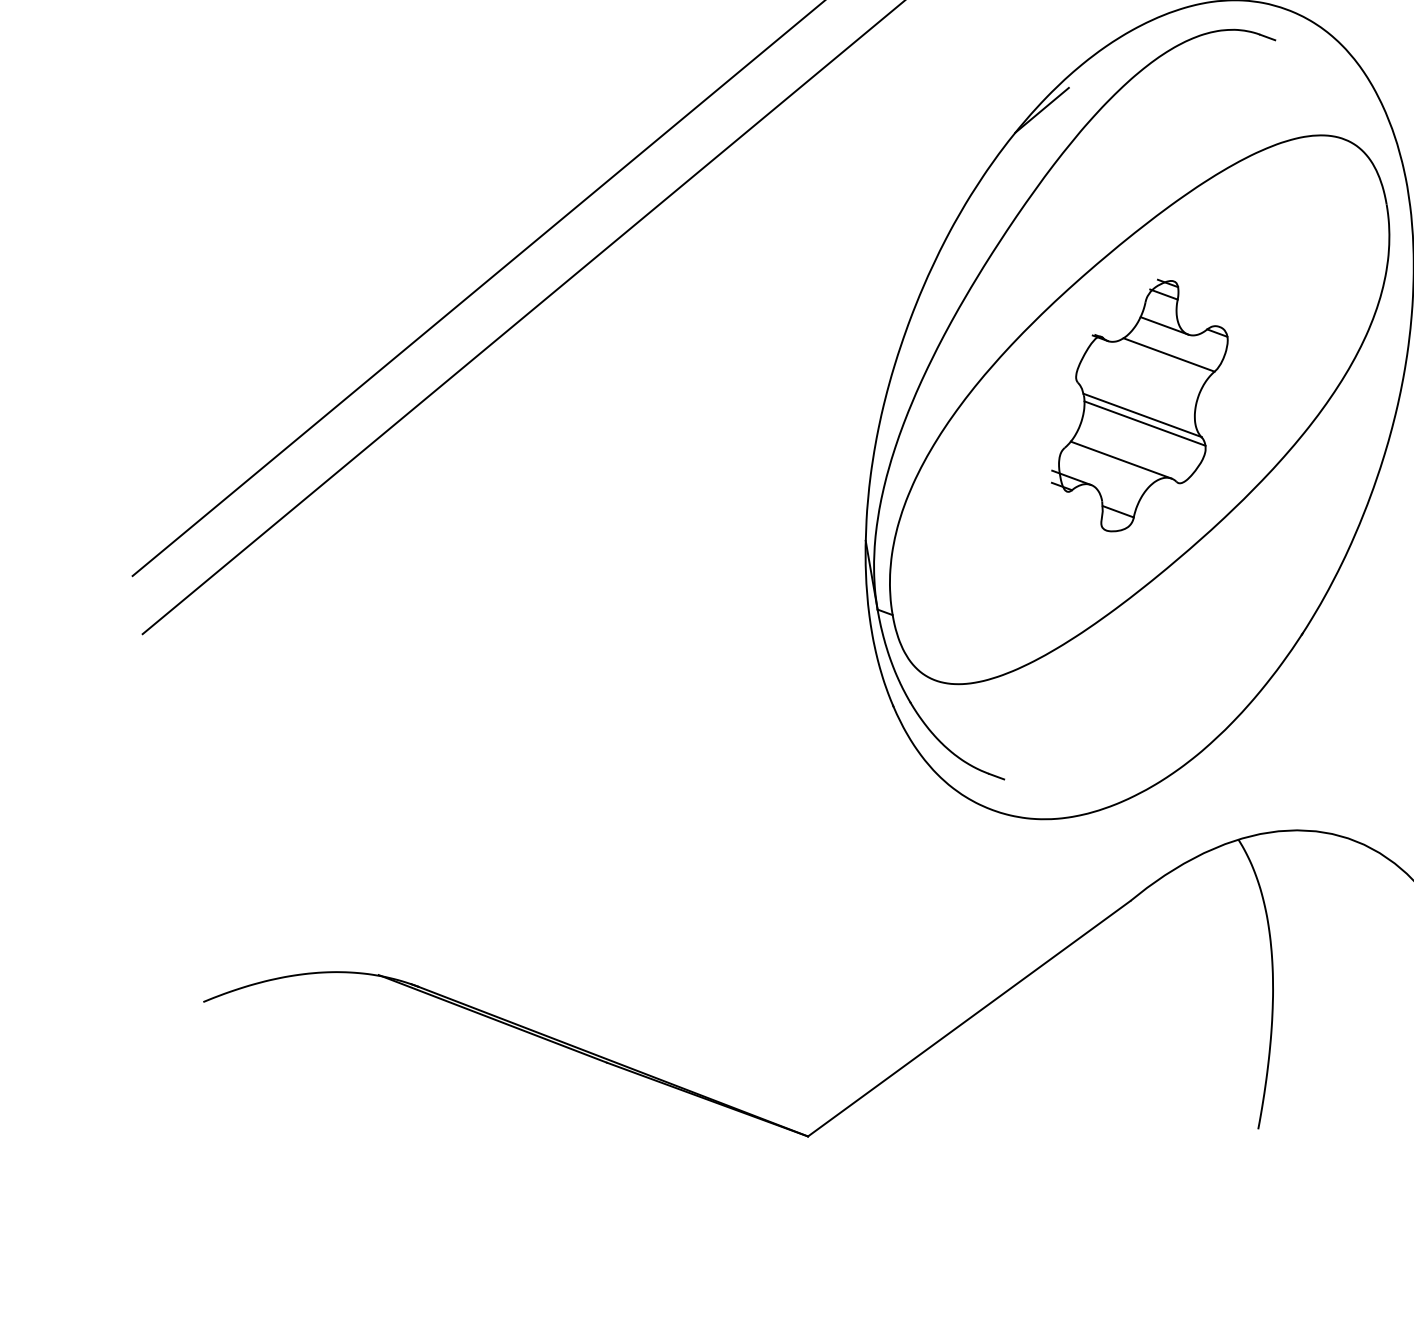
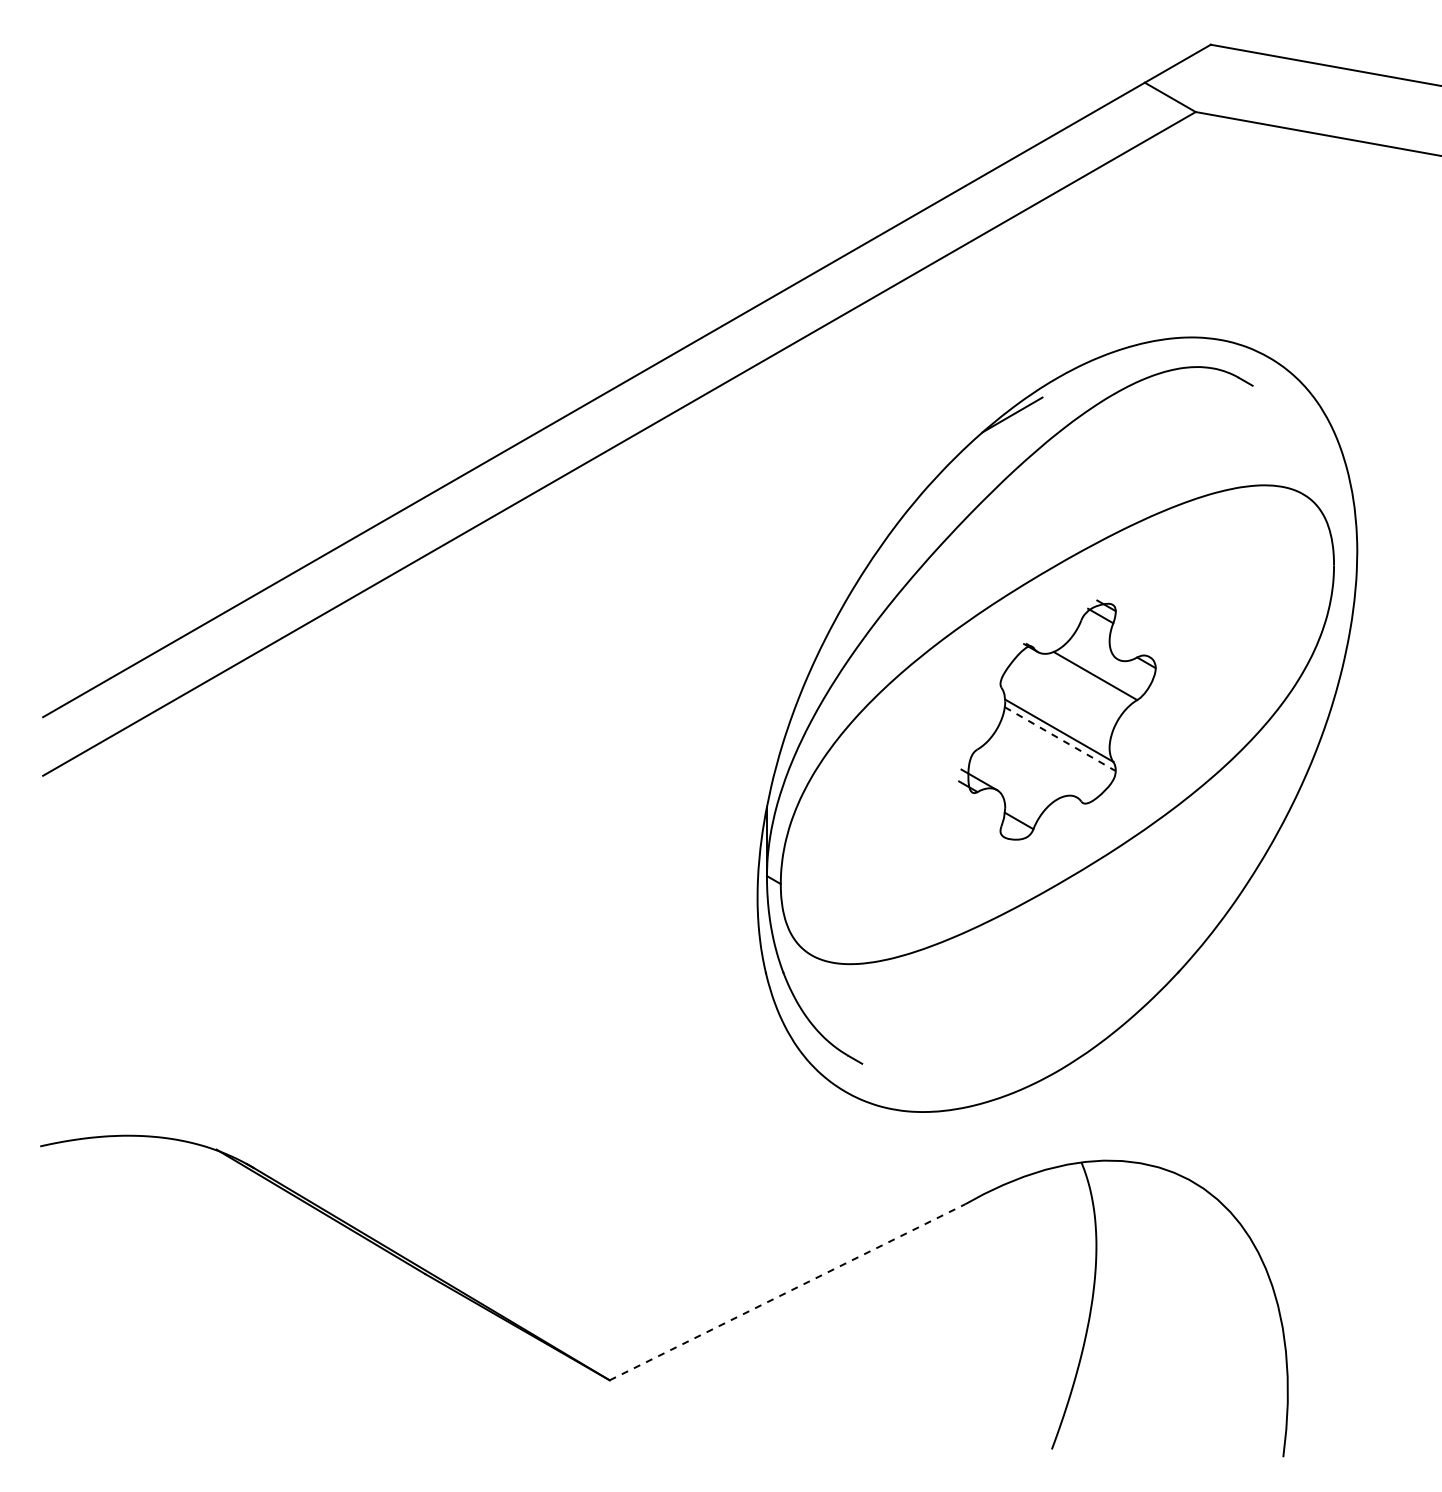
line: (1164, 325) -> (1095, 646), removed
line: (1145, 423) -> (1060, 739), solid -> dashed
line: (1120, 459) -> (1030, 770), removed
line: (969, 1018) -> (787, 1292), solid -> dashed

